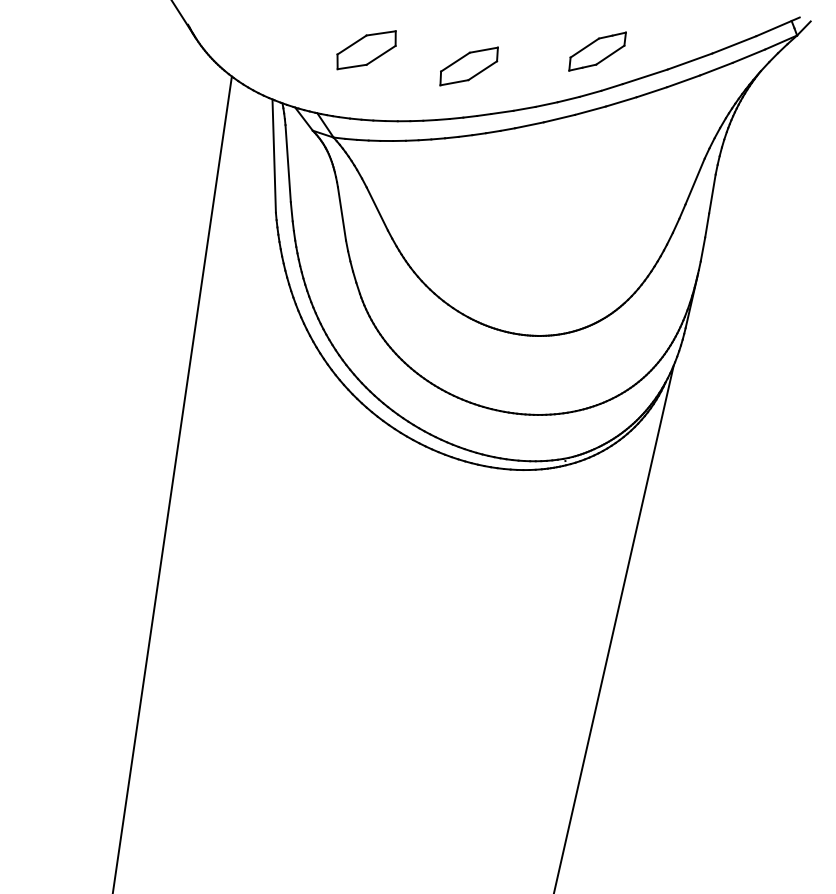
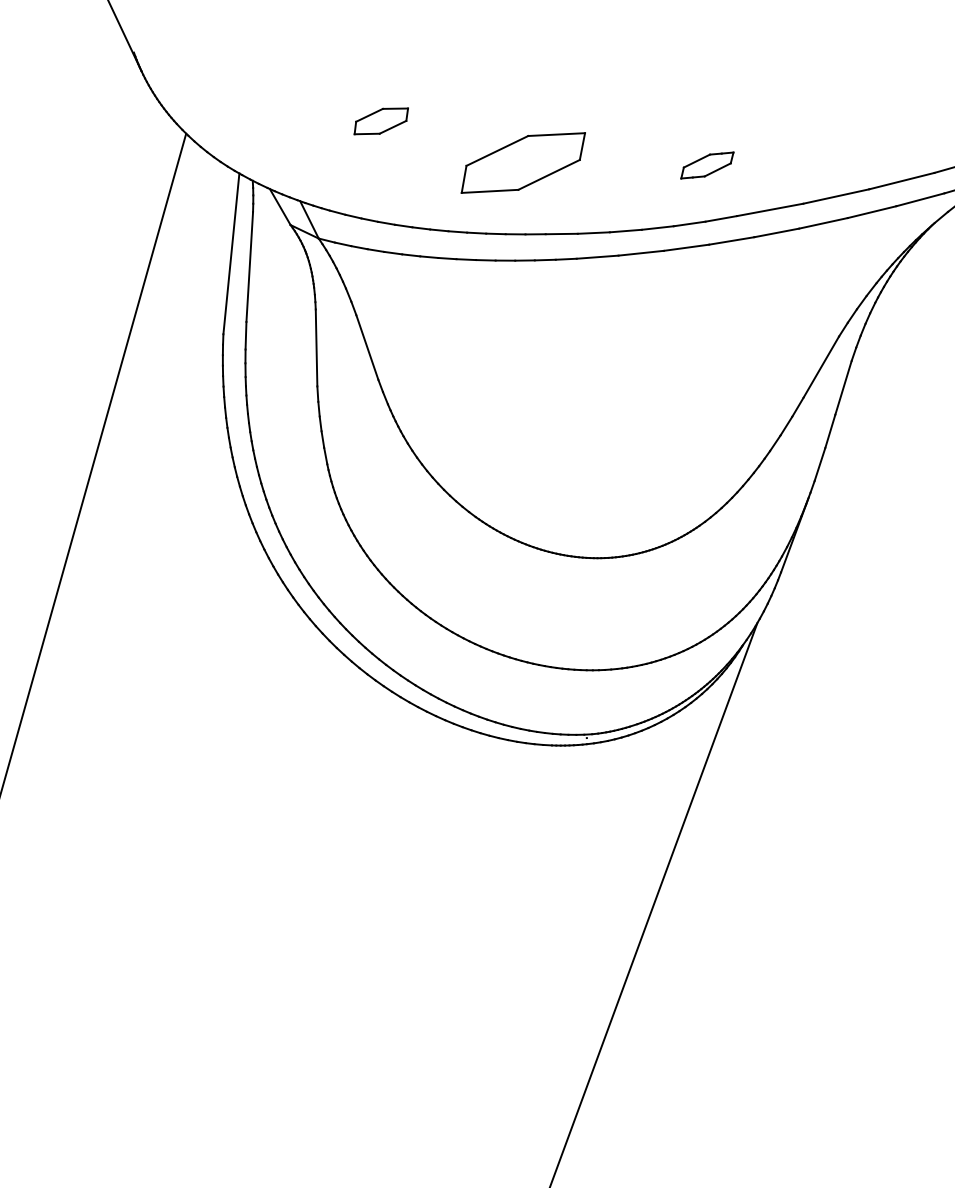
part: (366, 50) -> (381, 121), size x0.6
part: (597, 51) -> (707, 165), size x0.6
part: (468, 66) -> (522, 162), size x1.4

